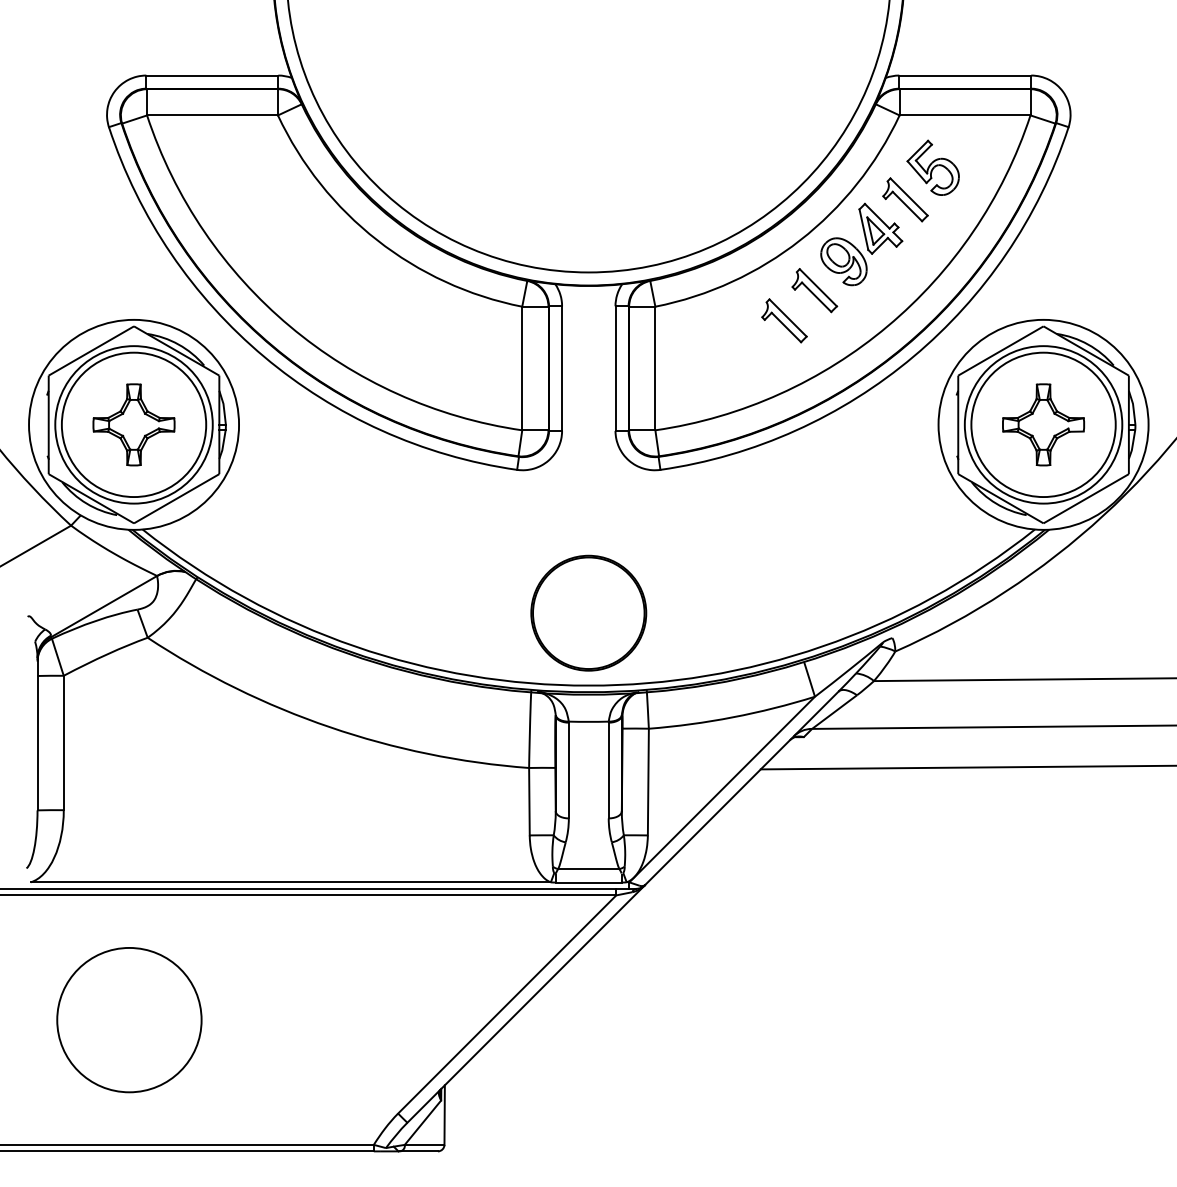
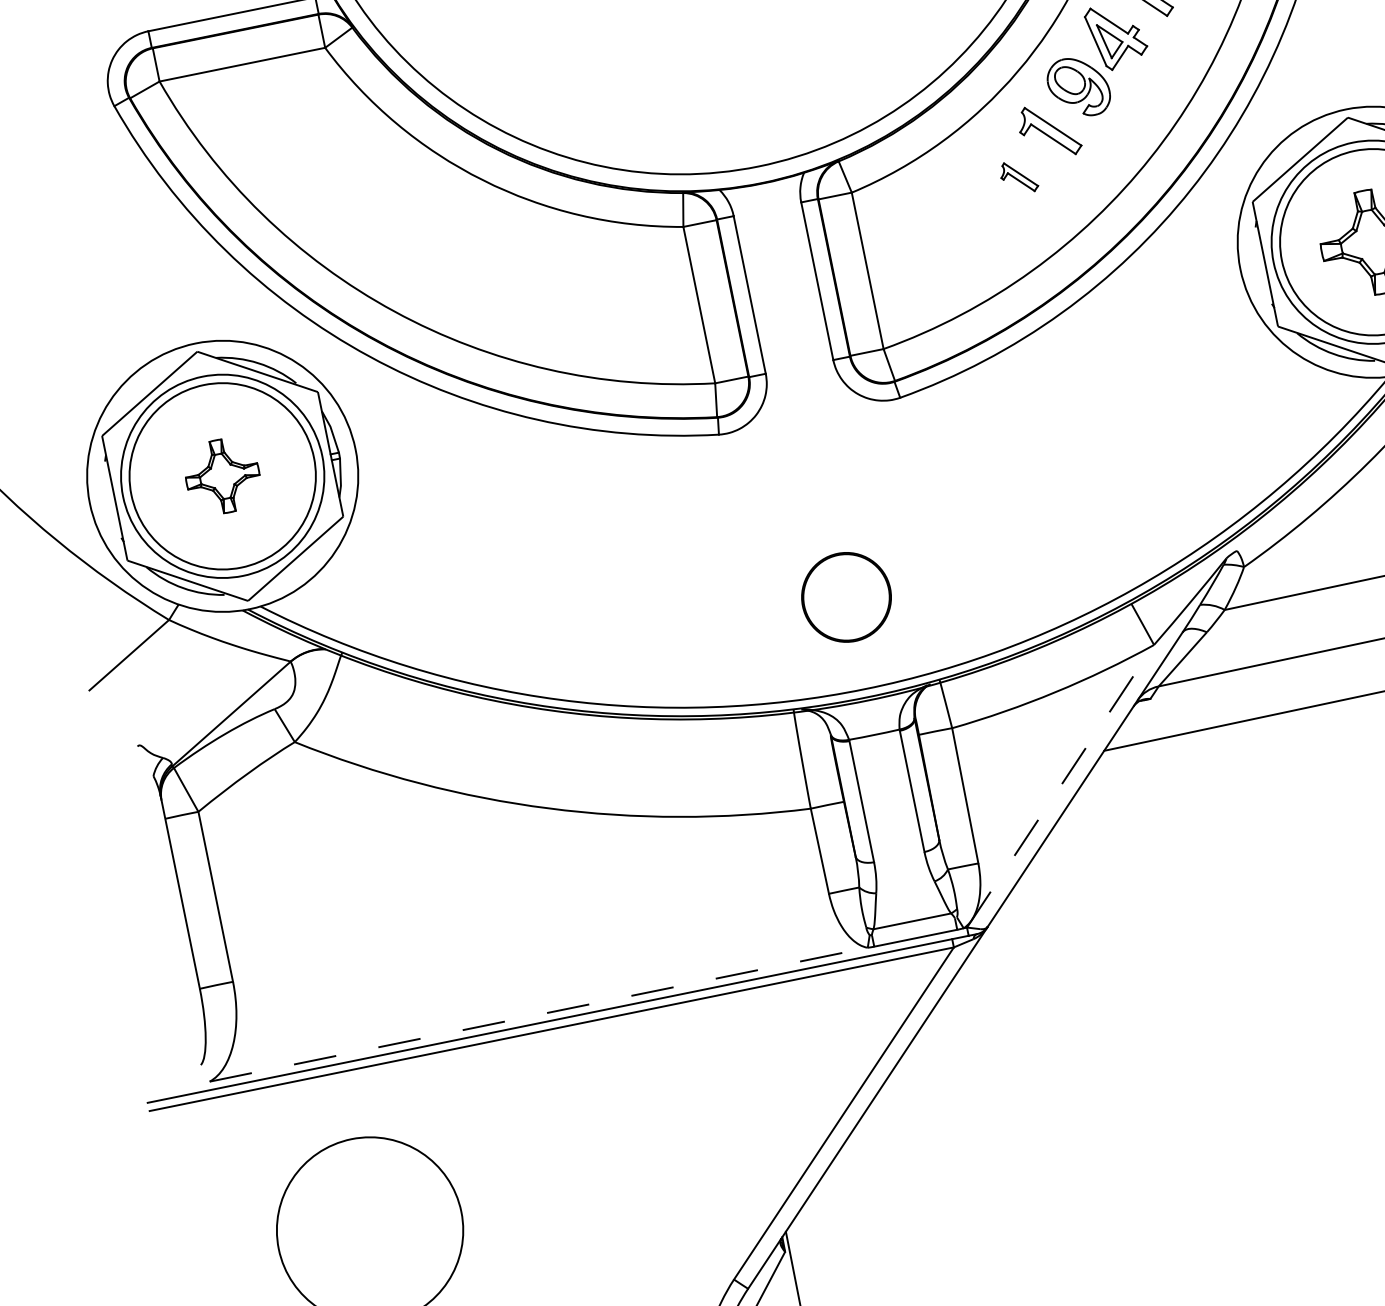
part: (784, 320) -> (1018, 176), size x0.6
part: (133, 424) -> (221, 475), size x0.7
part: (588, 612) -> (845, 596), size x0.6
line: (722, 789) -> (1060, 786), solid -> dashed
line: (291, 882) -> (539, 1014), solid -> dashed

